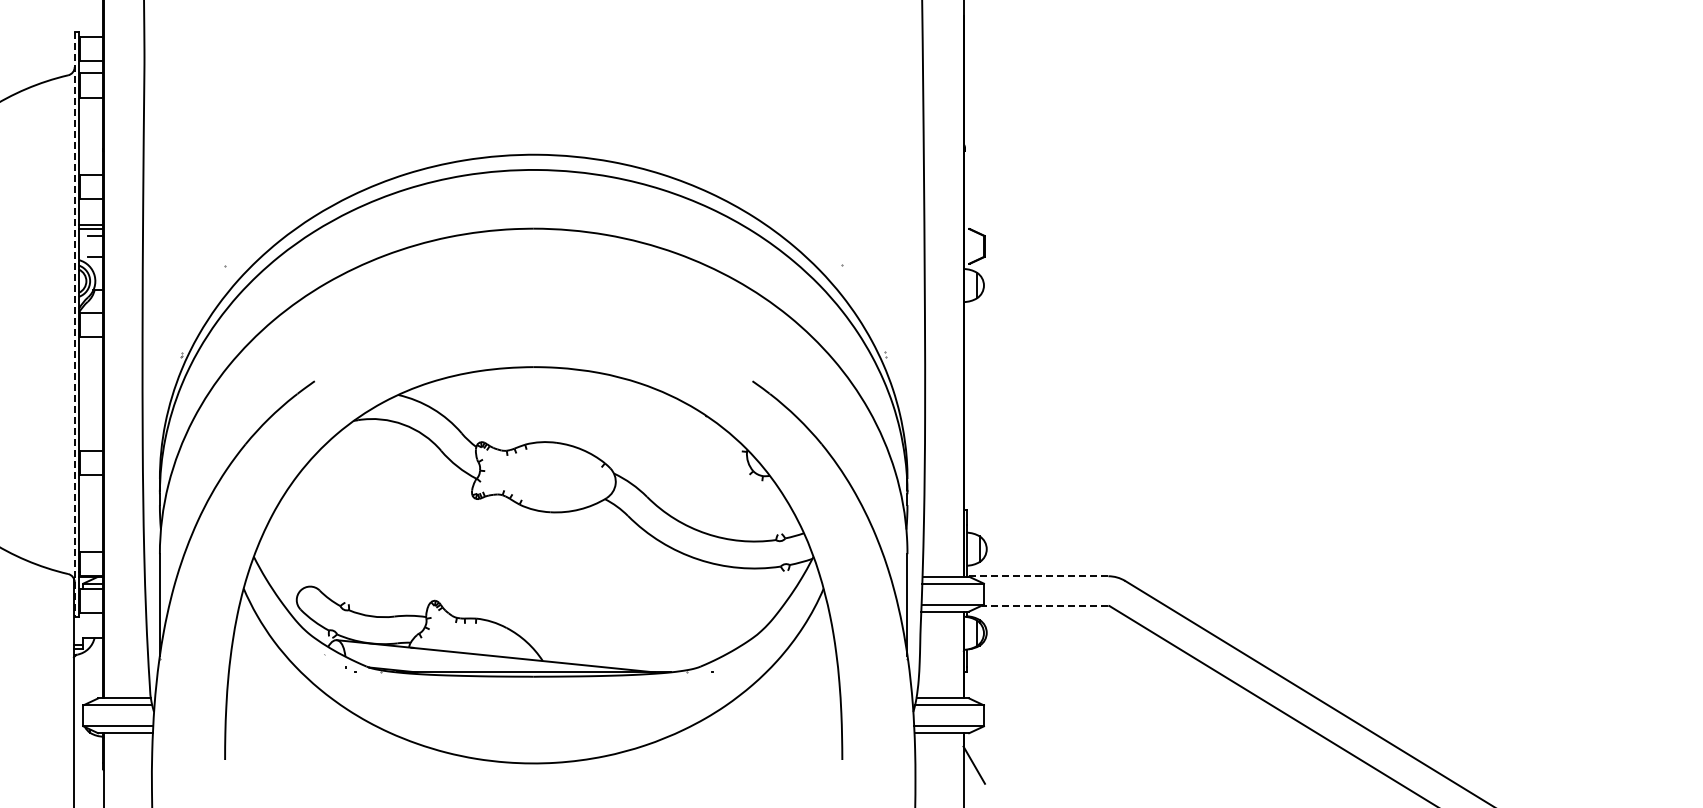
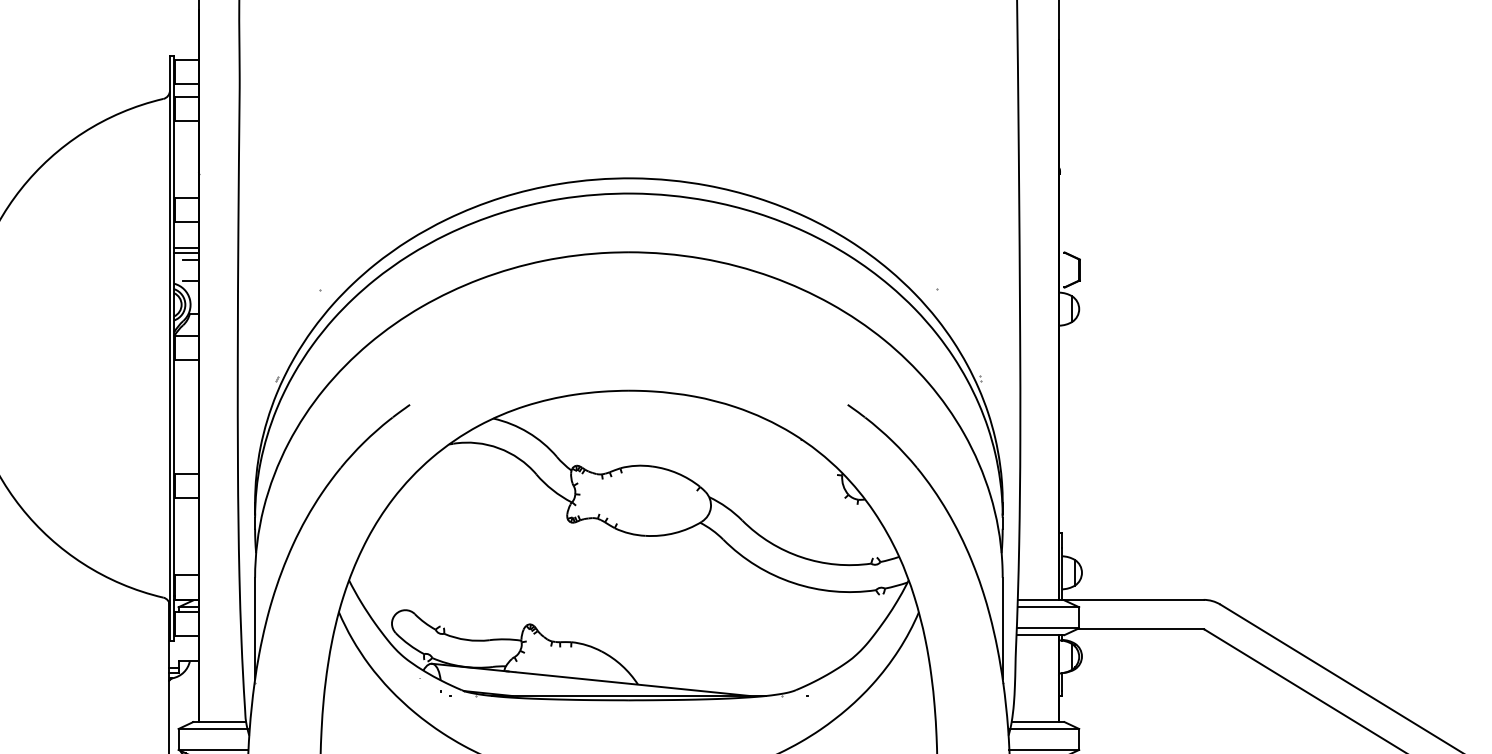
line: (74, 324) -> (169, 348), dashed -> solid
line: (1037, 576) -> (1132, 600), dashed -> solid
line: (1044, 605) -> (1139, 629), dashed -> solid

